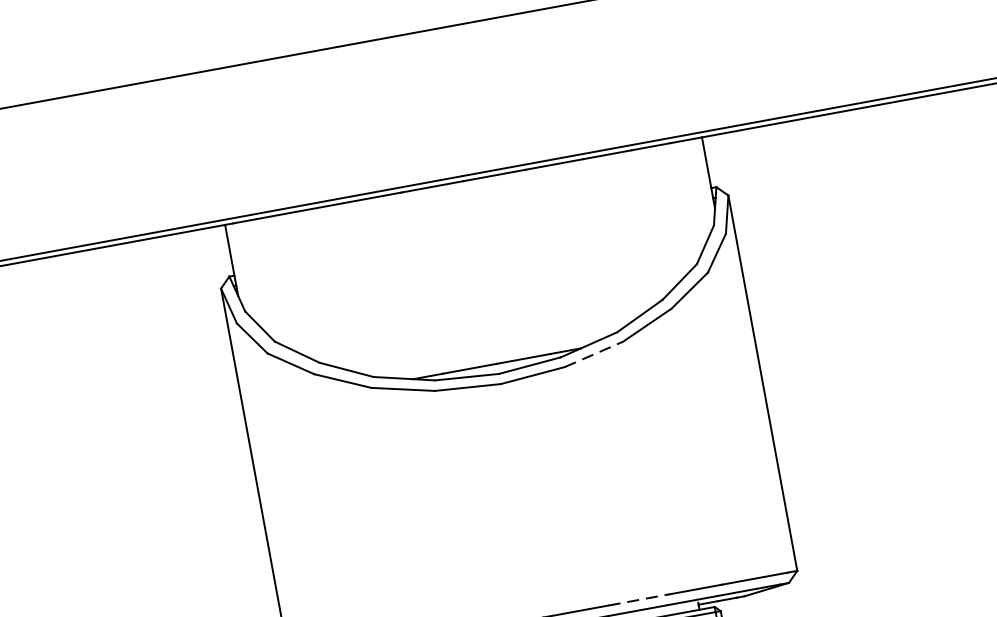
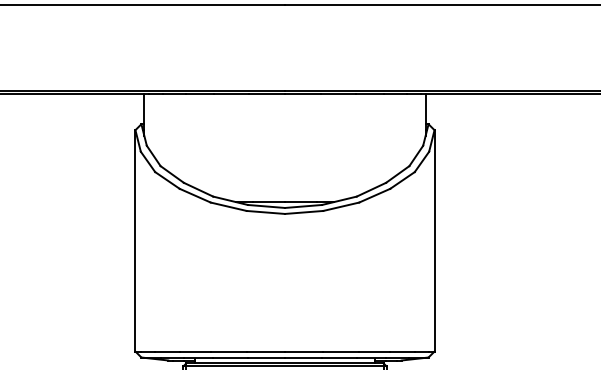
line: (594, 353) -> (341, 206), dashed -> solid
line: (639, 599) -> (341, 351), dashed -> solid

